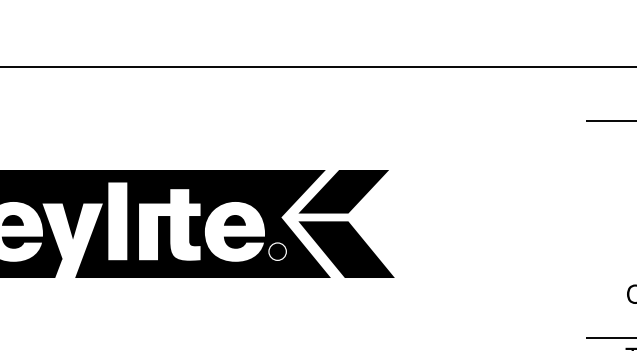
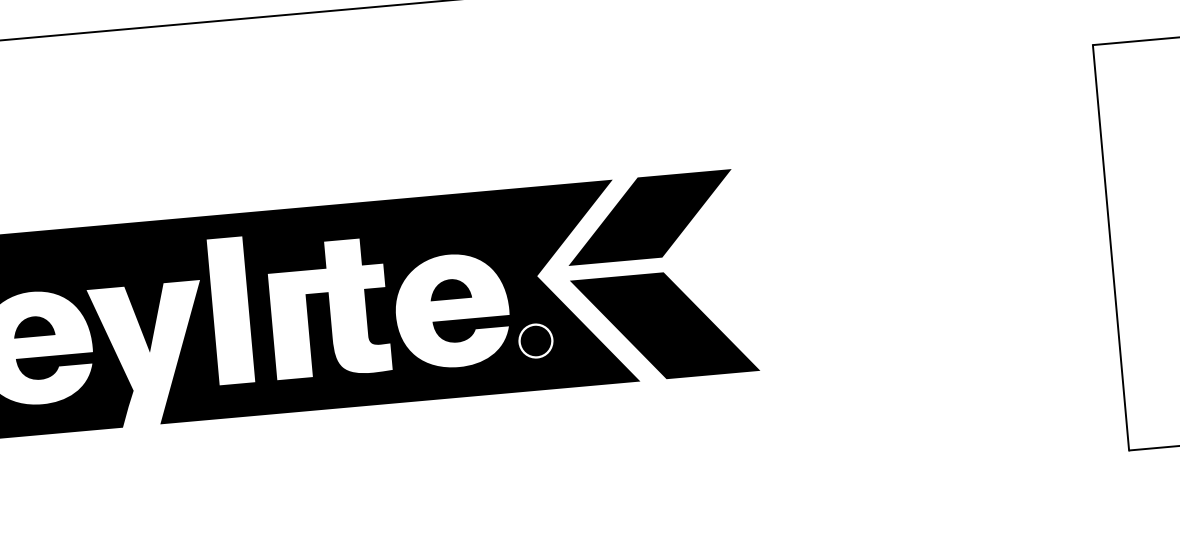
line: (586, 229) -> (1111, 247), added

